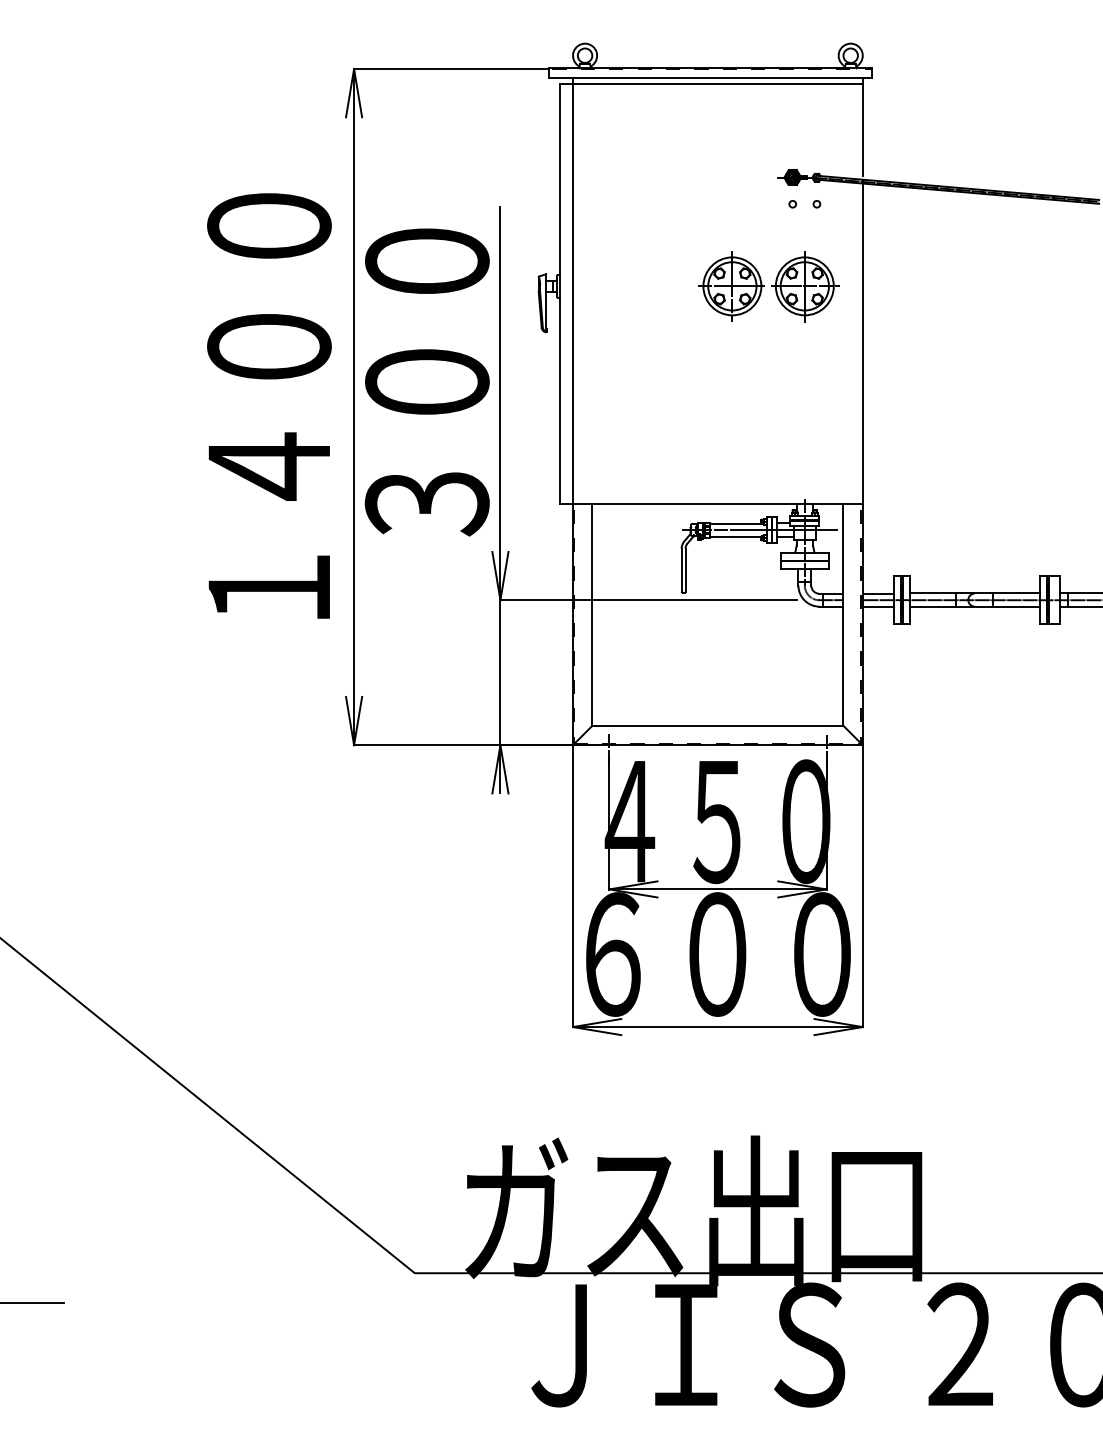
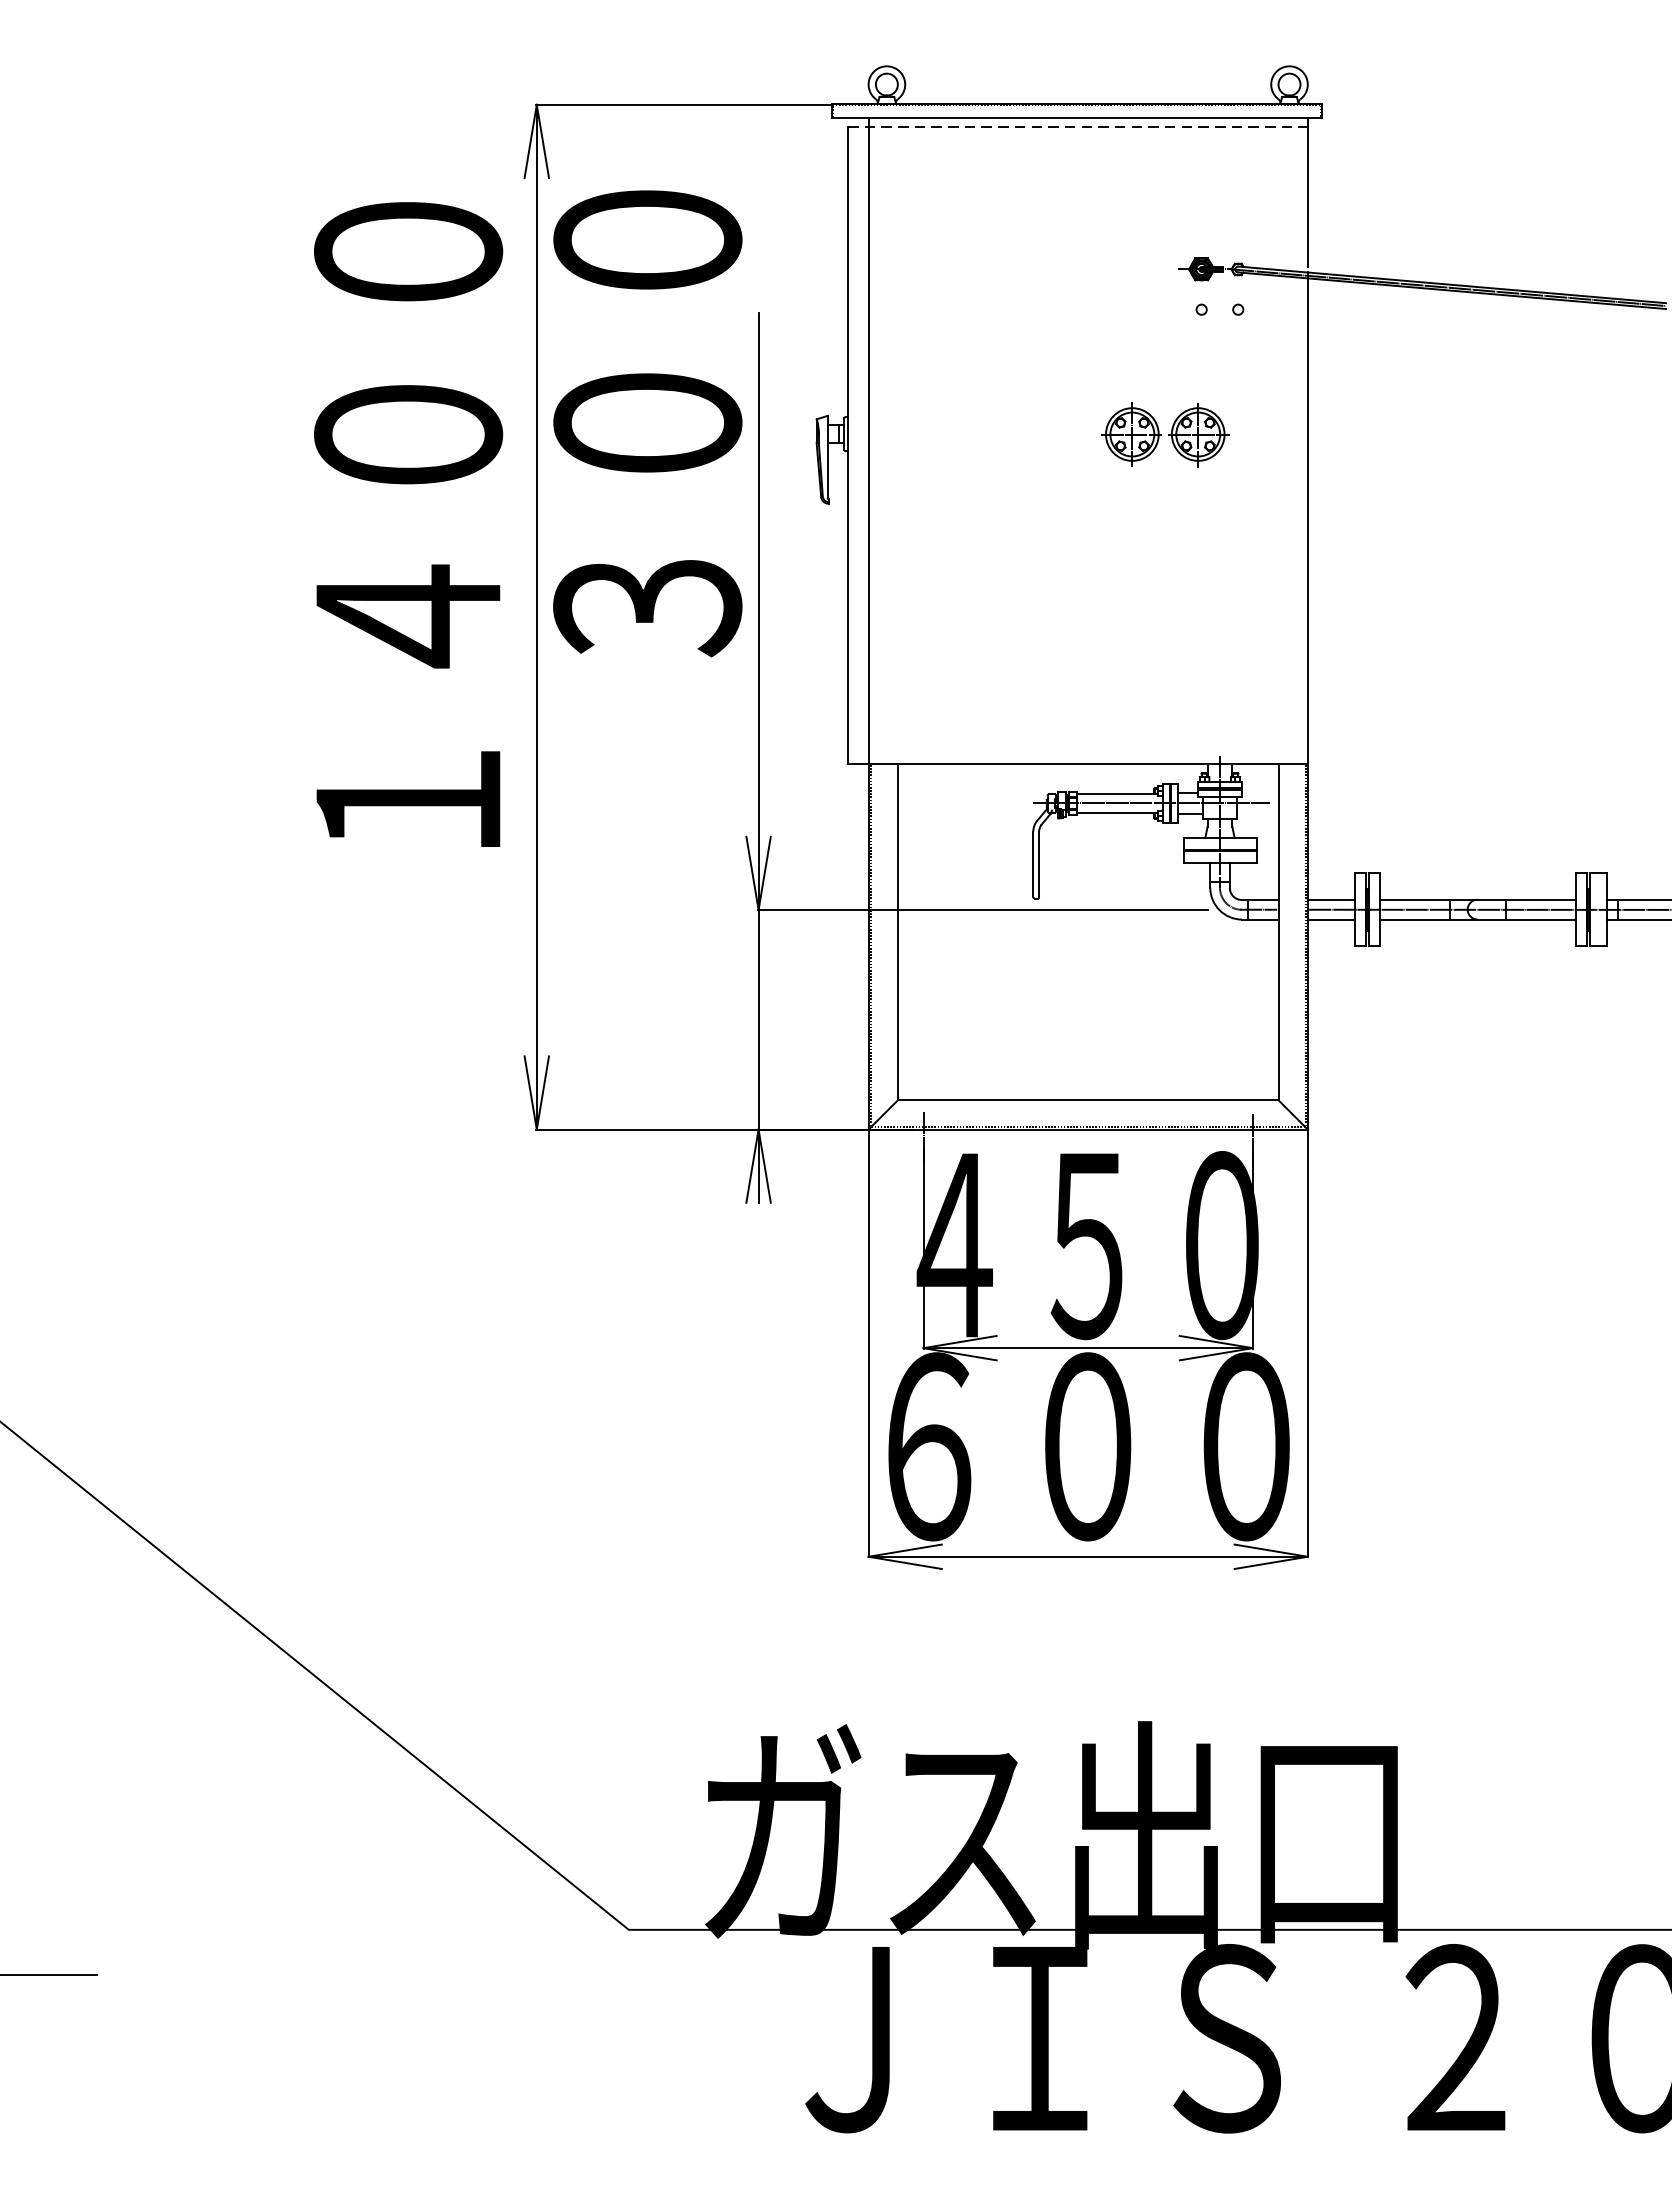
line: (711, 83) -> (1078, 126), solid -> dashed
part: (768, 286) -> (1164, 434), size x0.6
text: (426, 382) -> (646, 423), moved
text: (269, 405) -> (408, 523), moved

